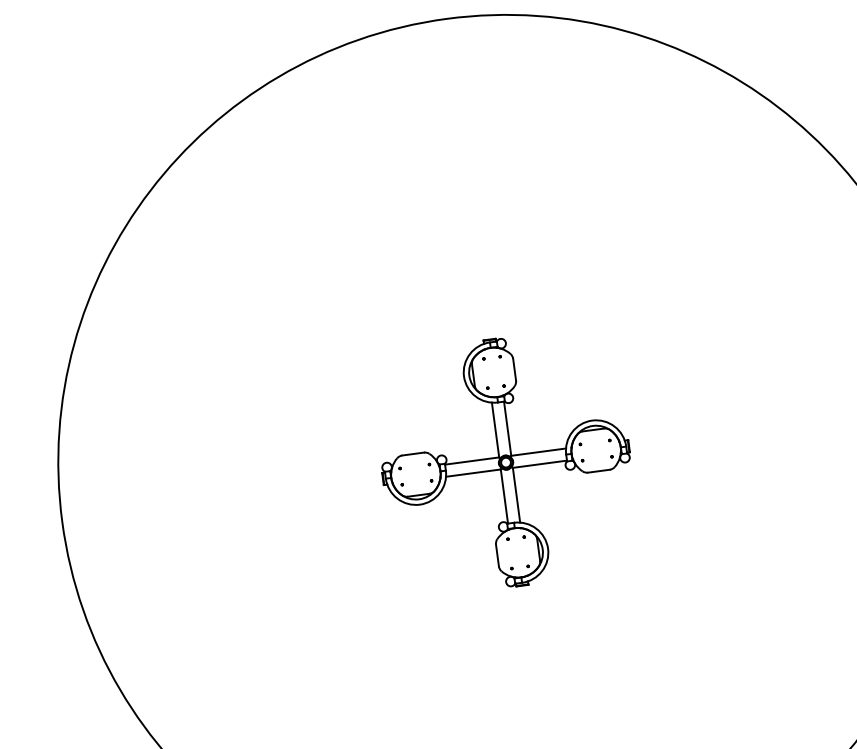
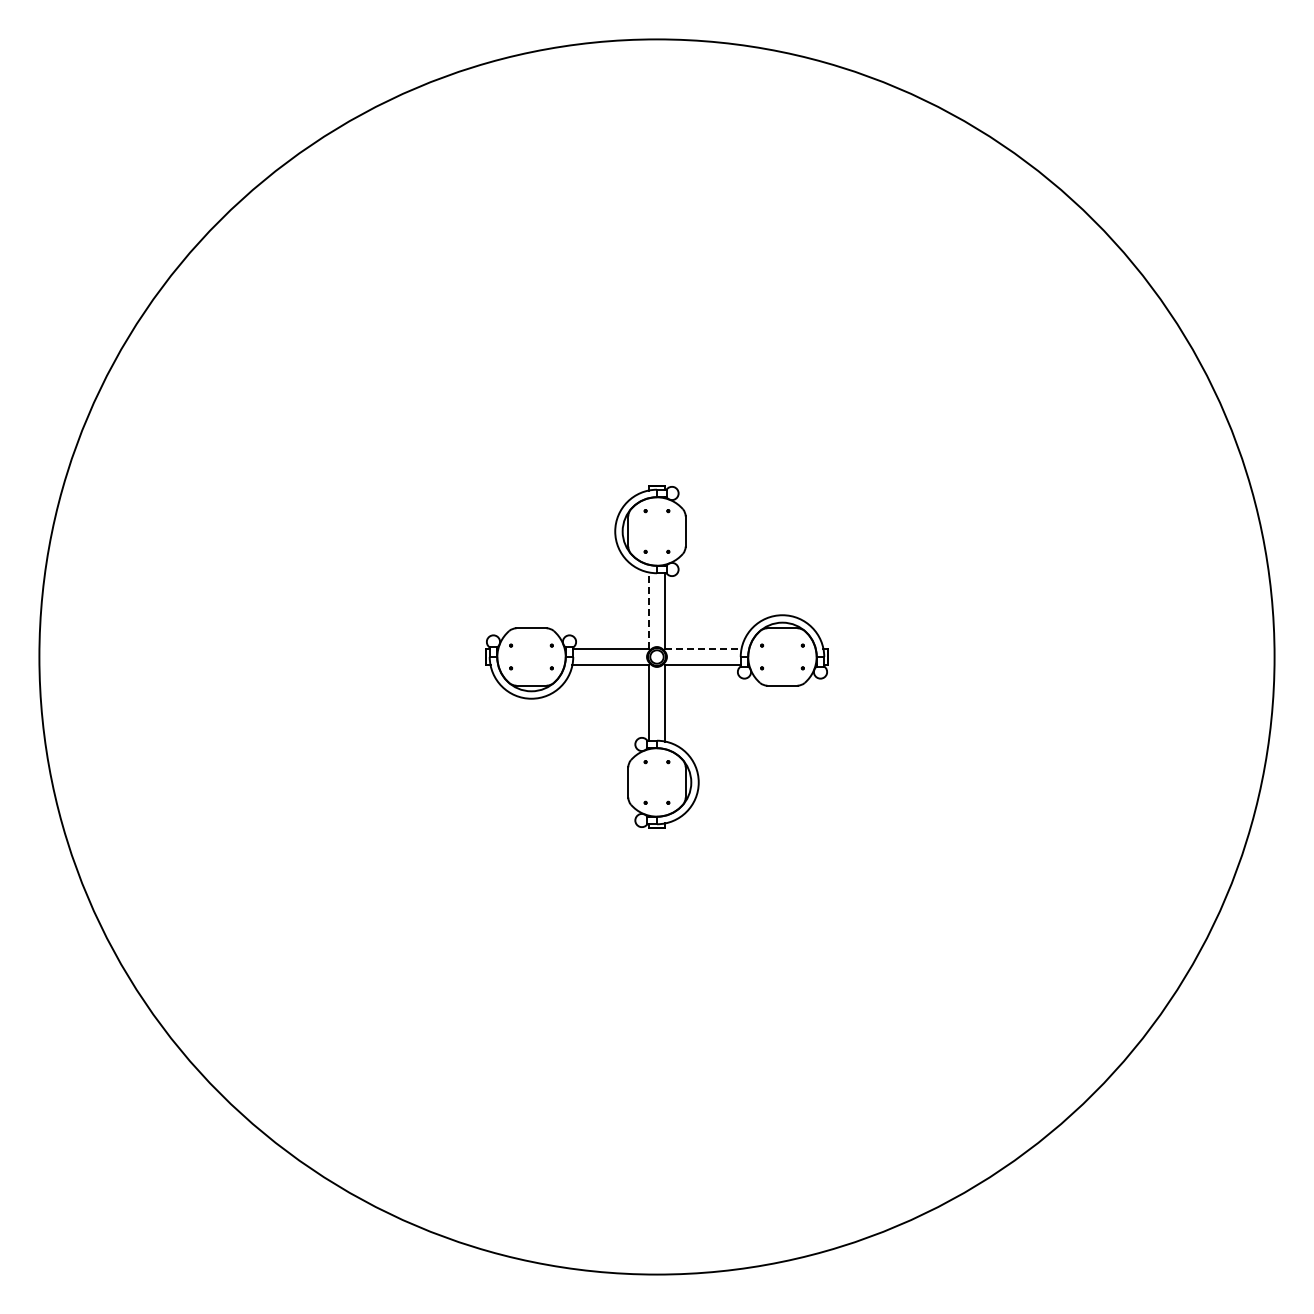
line: (495, 430) -> (648, 610), solid -> dashed
line: (538, 452) -> (703, 648), solid -> dashed

